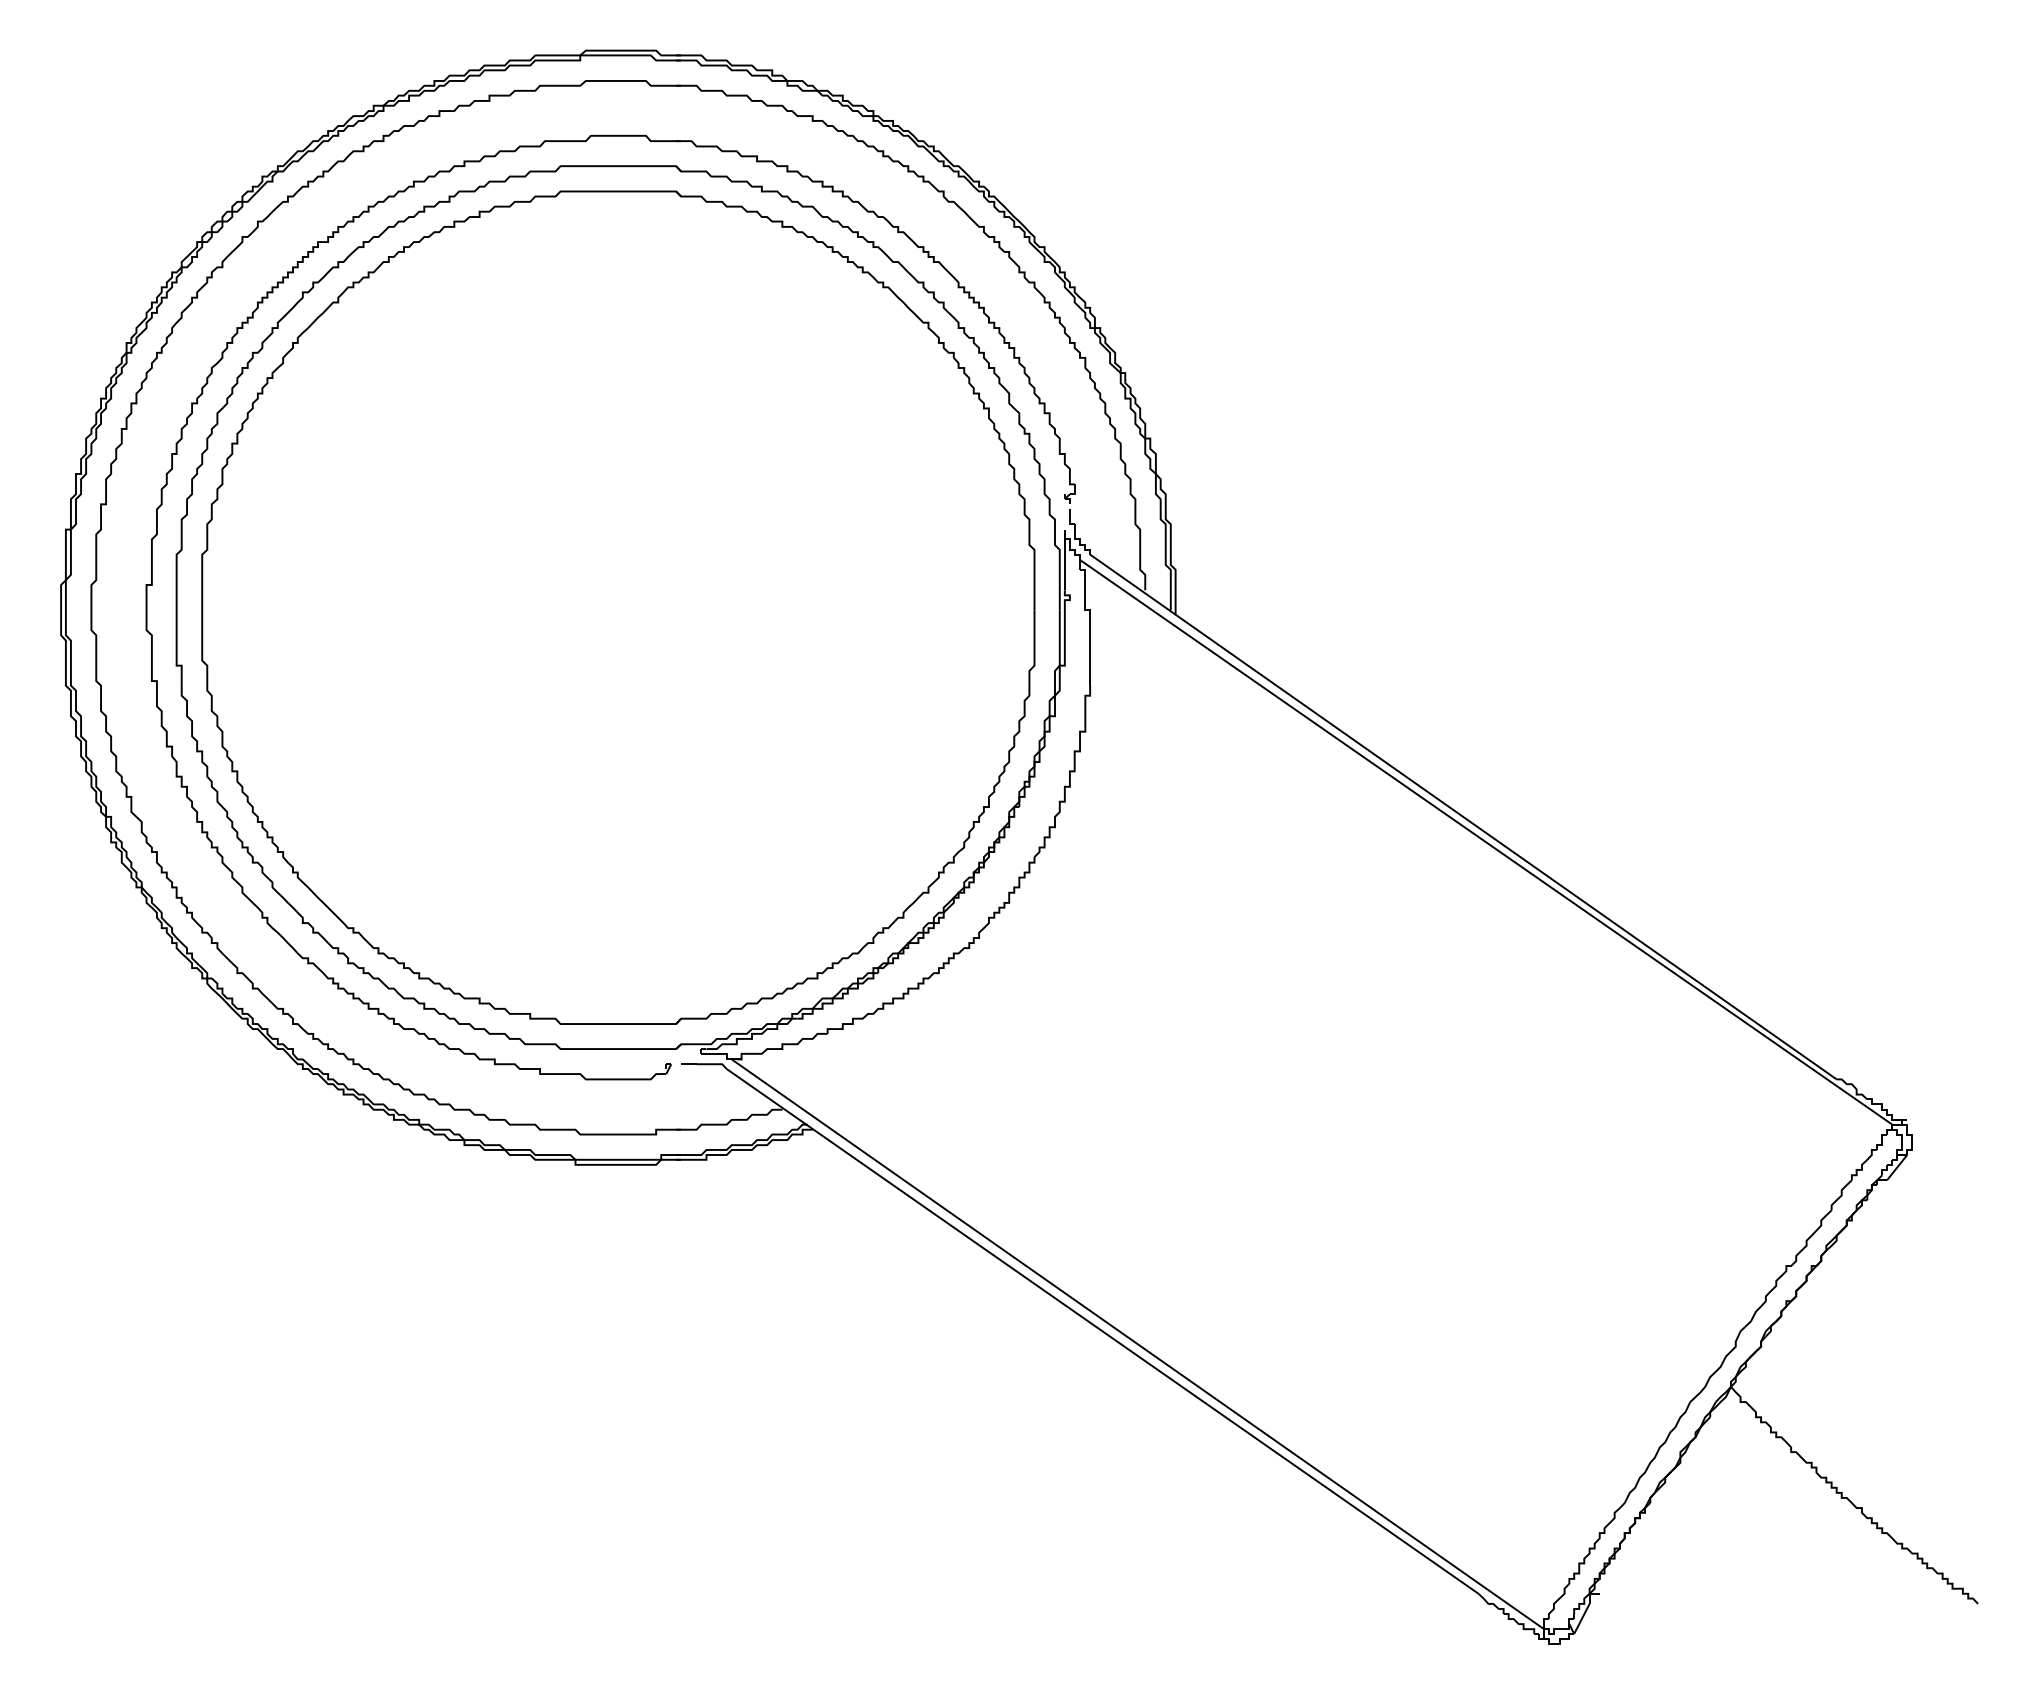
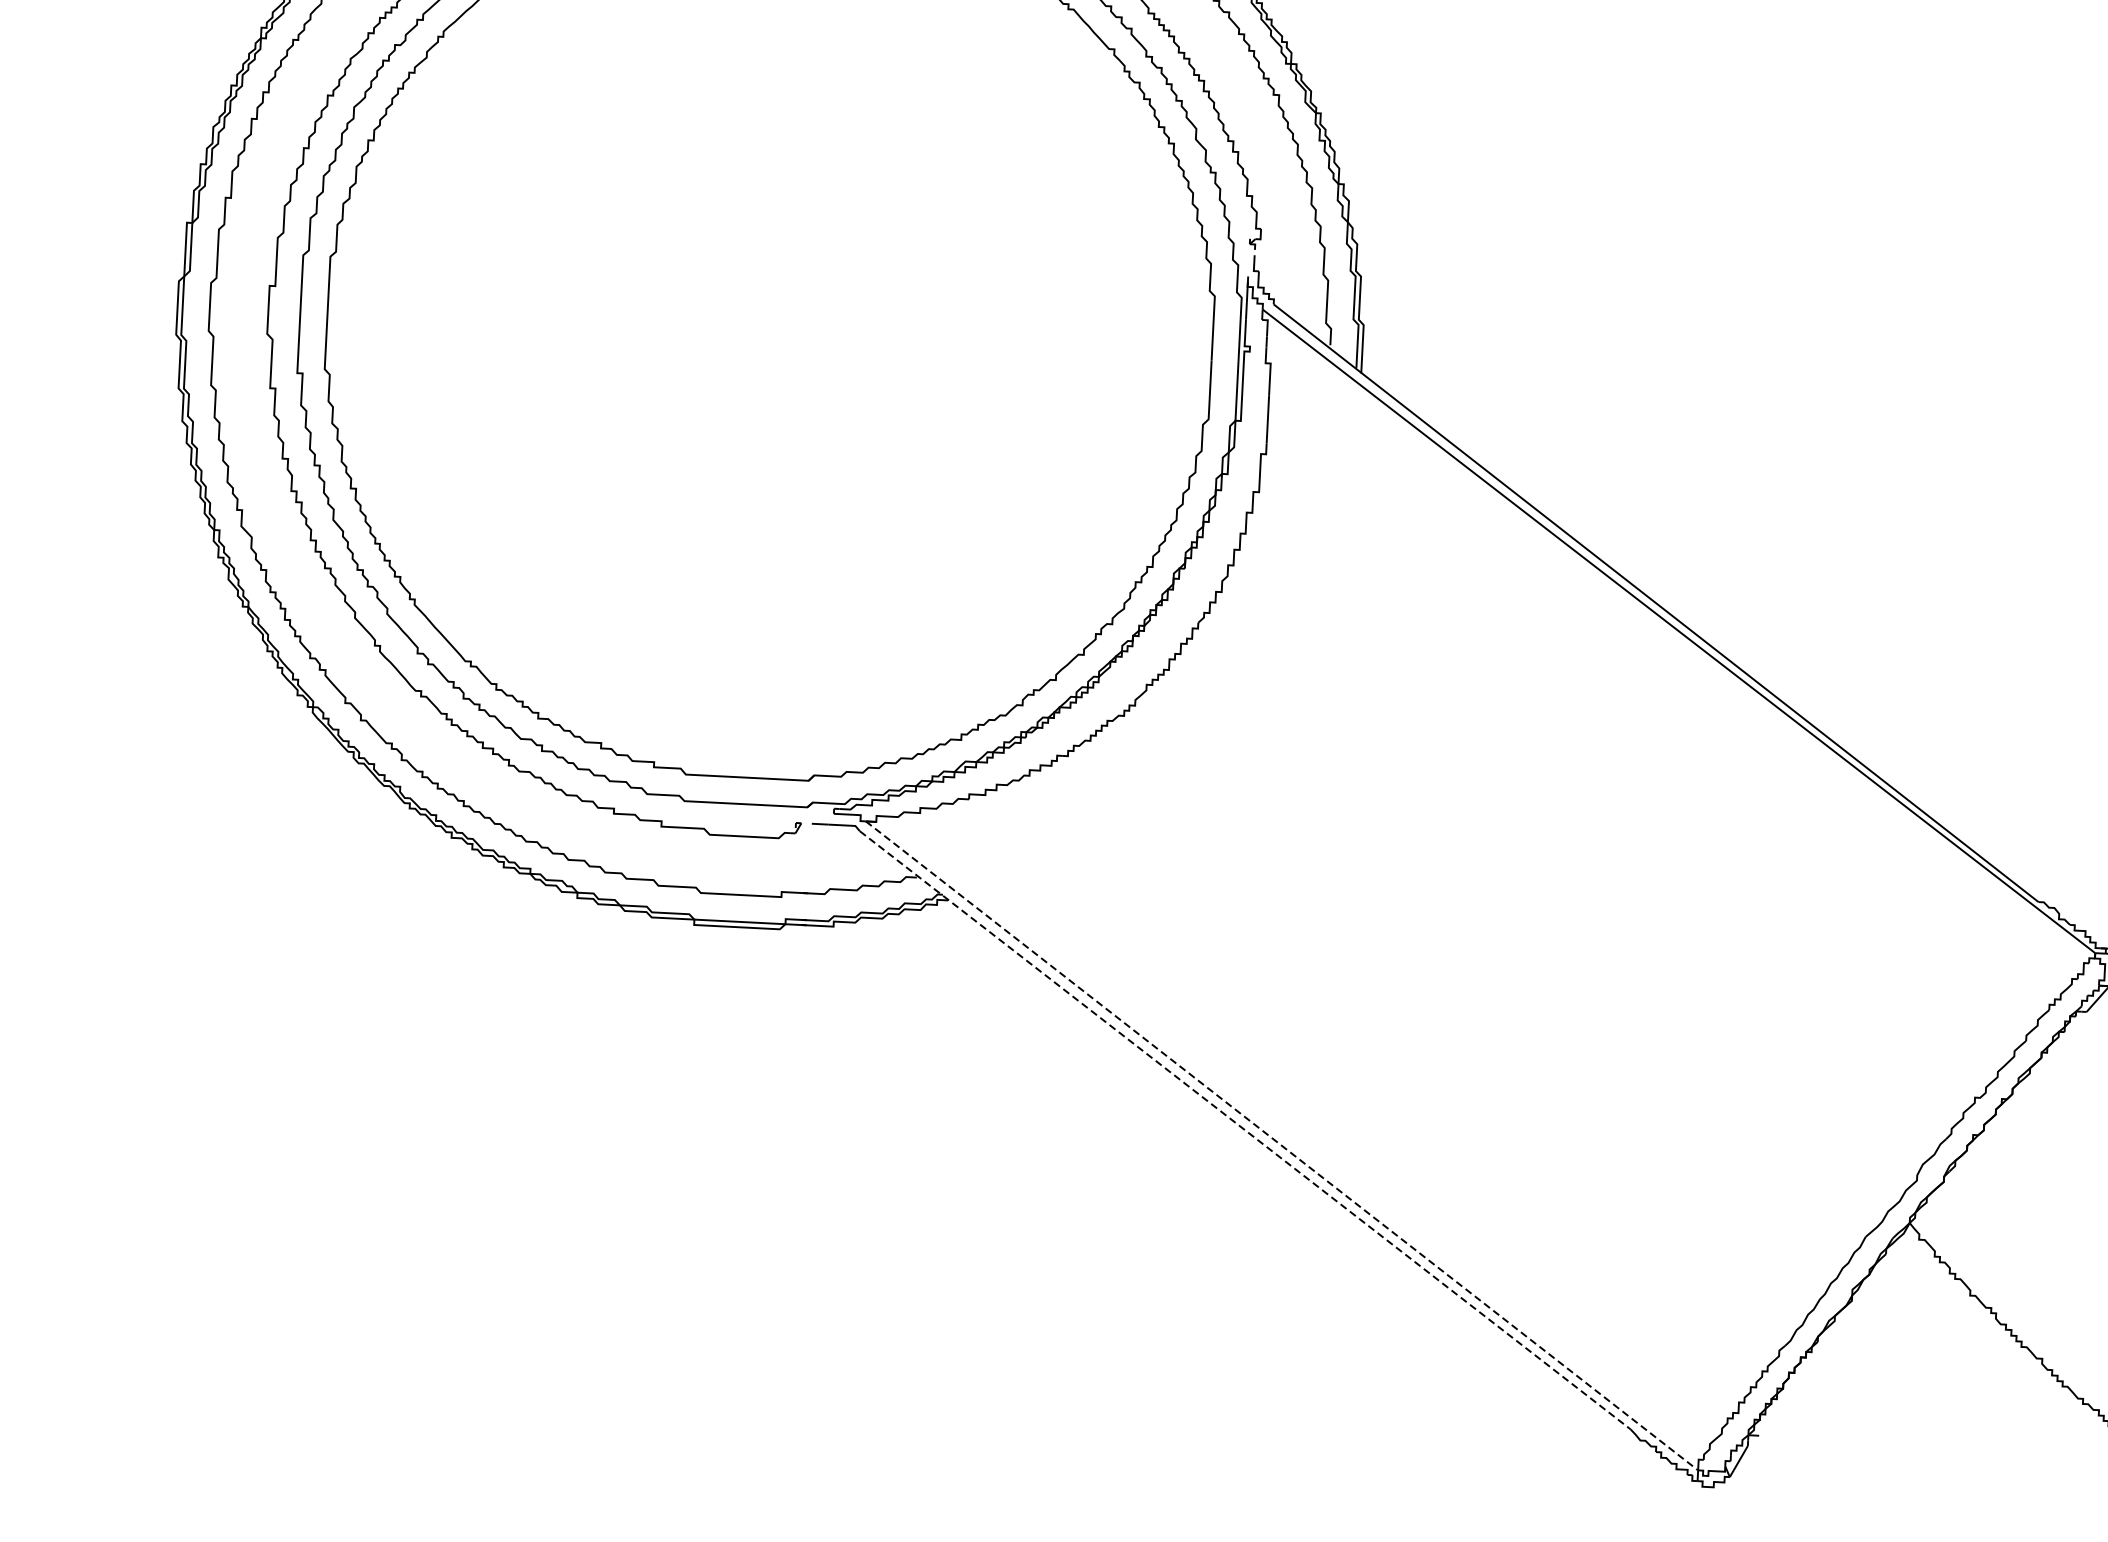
line: (1103, 1331) -> (1246, 1130), solid -> dashed
line: (1138, 1344) -> (1282, 1146), solid -> dashed

